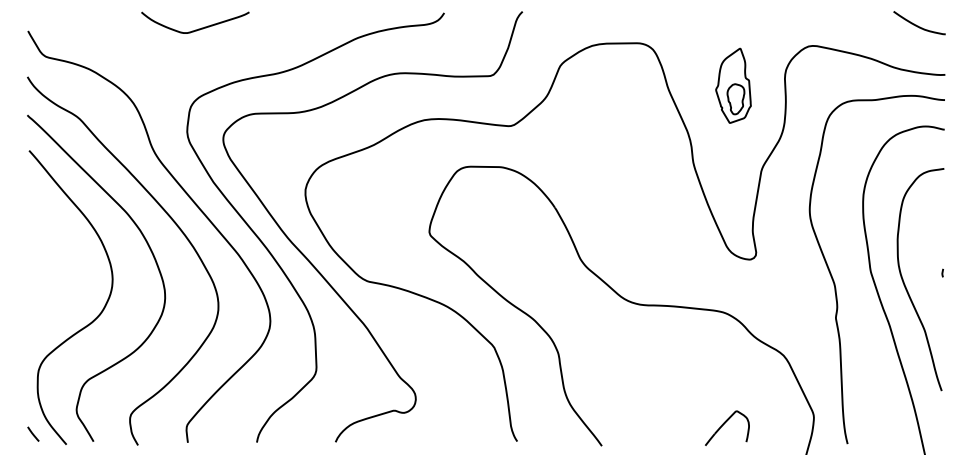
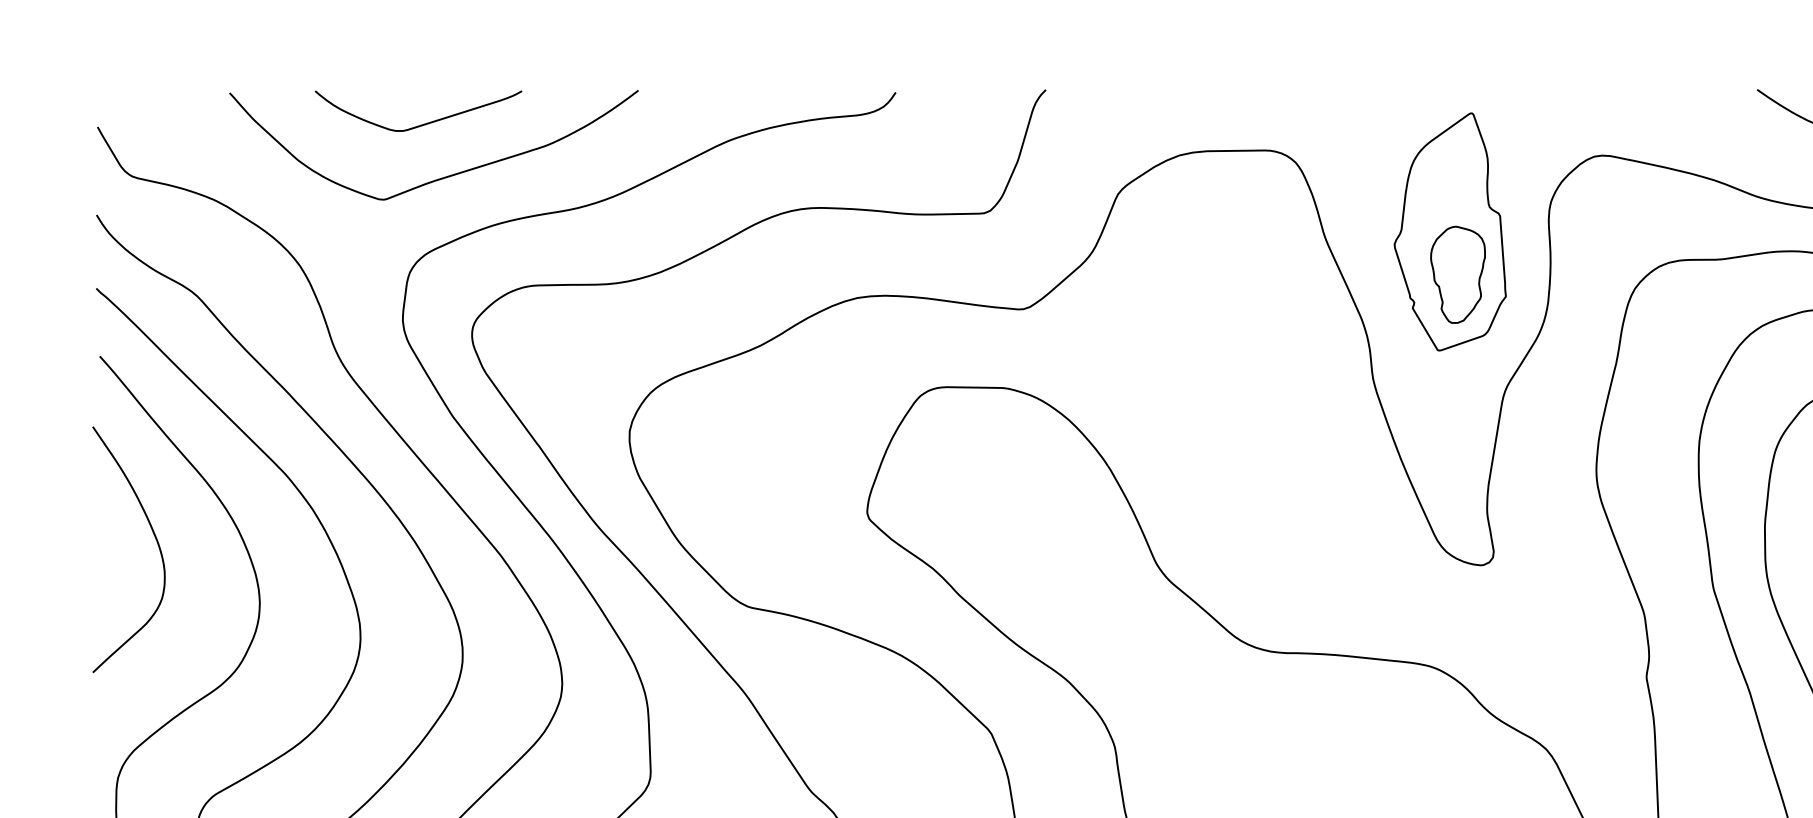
curve: (208, 56) -> (443, 175), added
part: (733, 85) -> (1450, 231), size x1.67
curve: (57, 245) -> (154, 538), added

